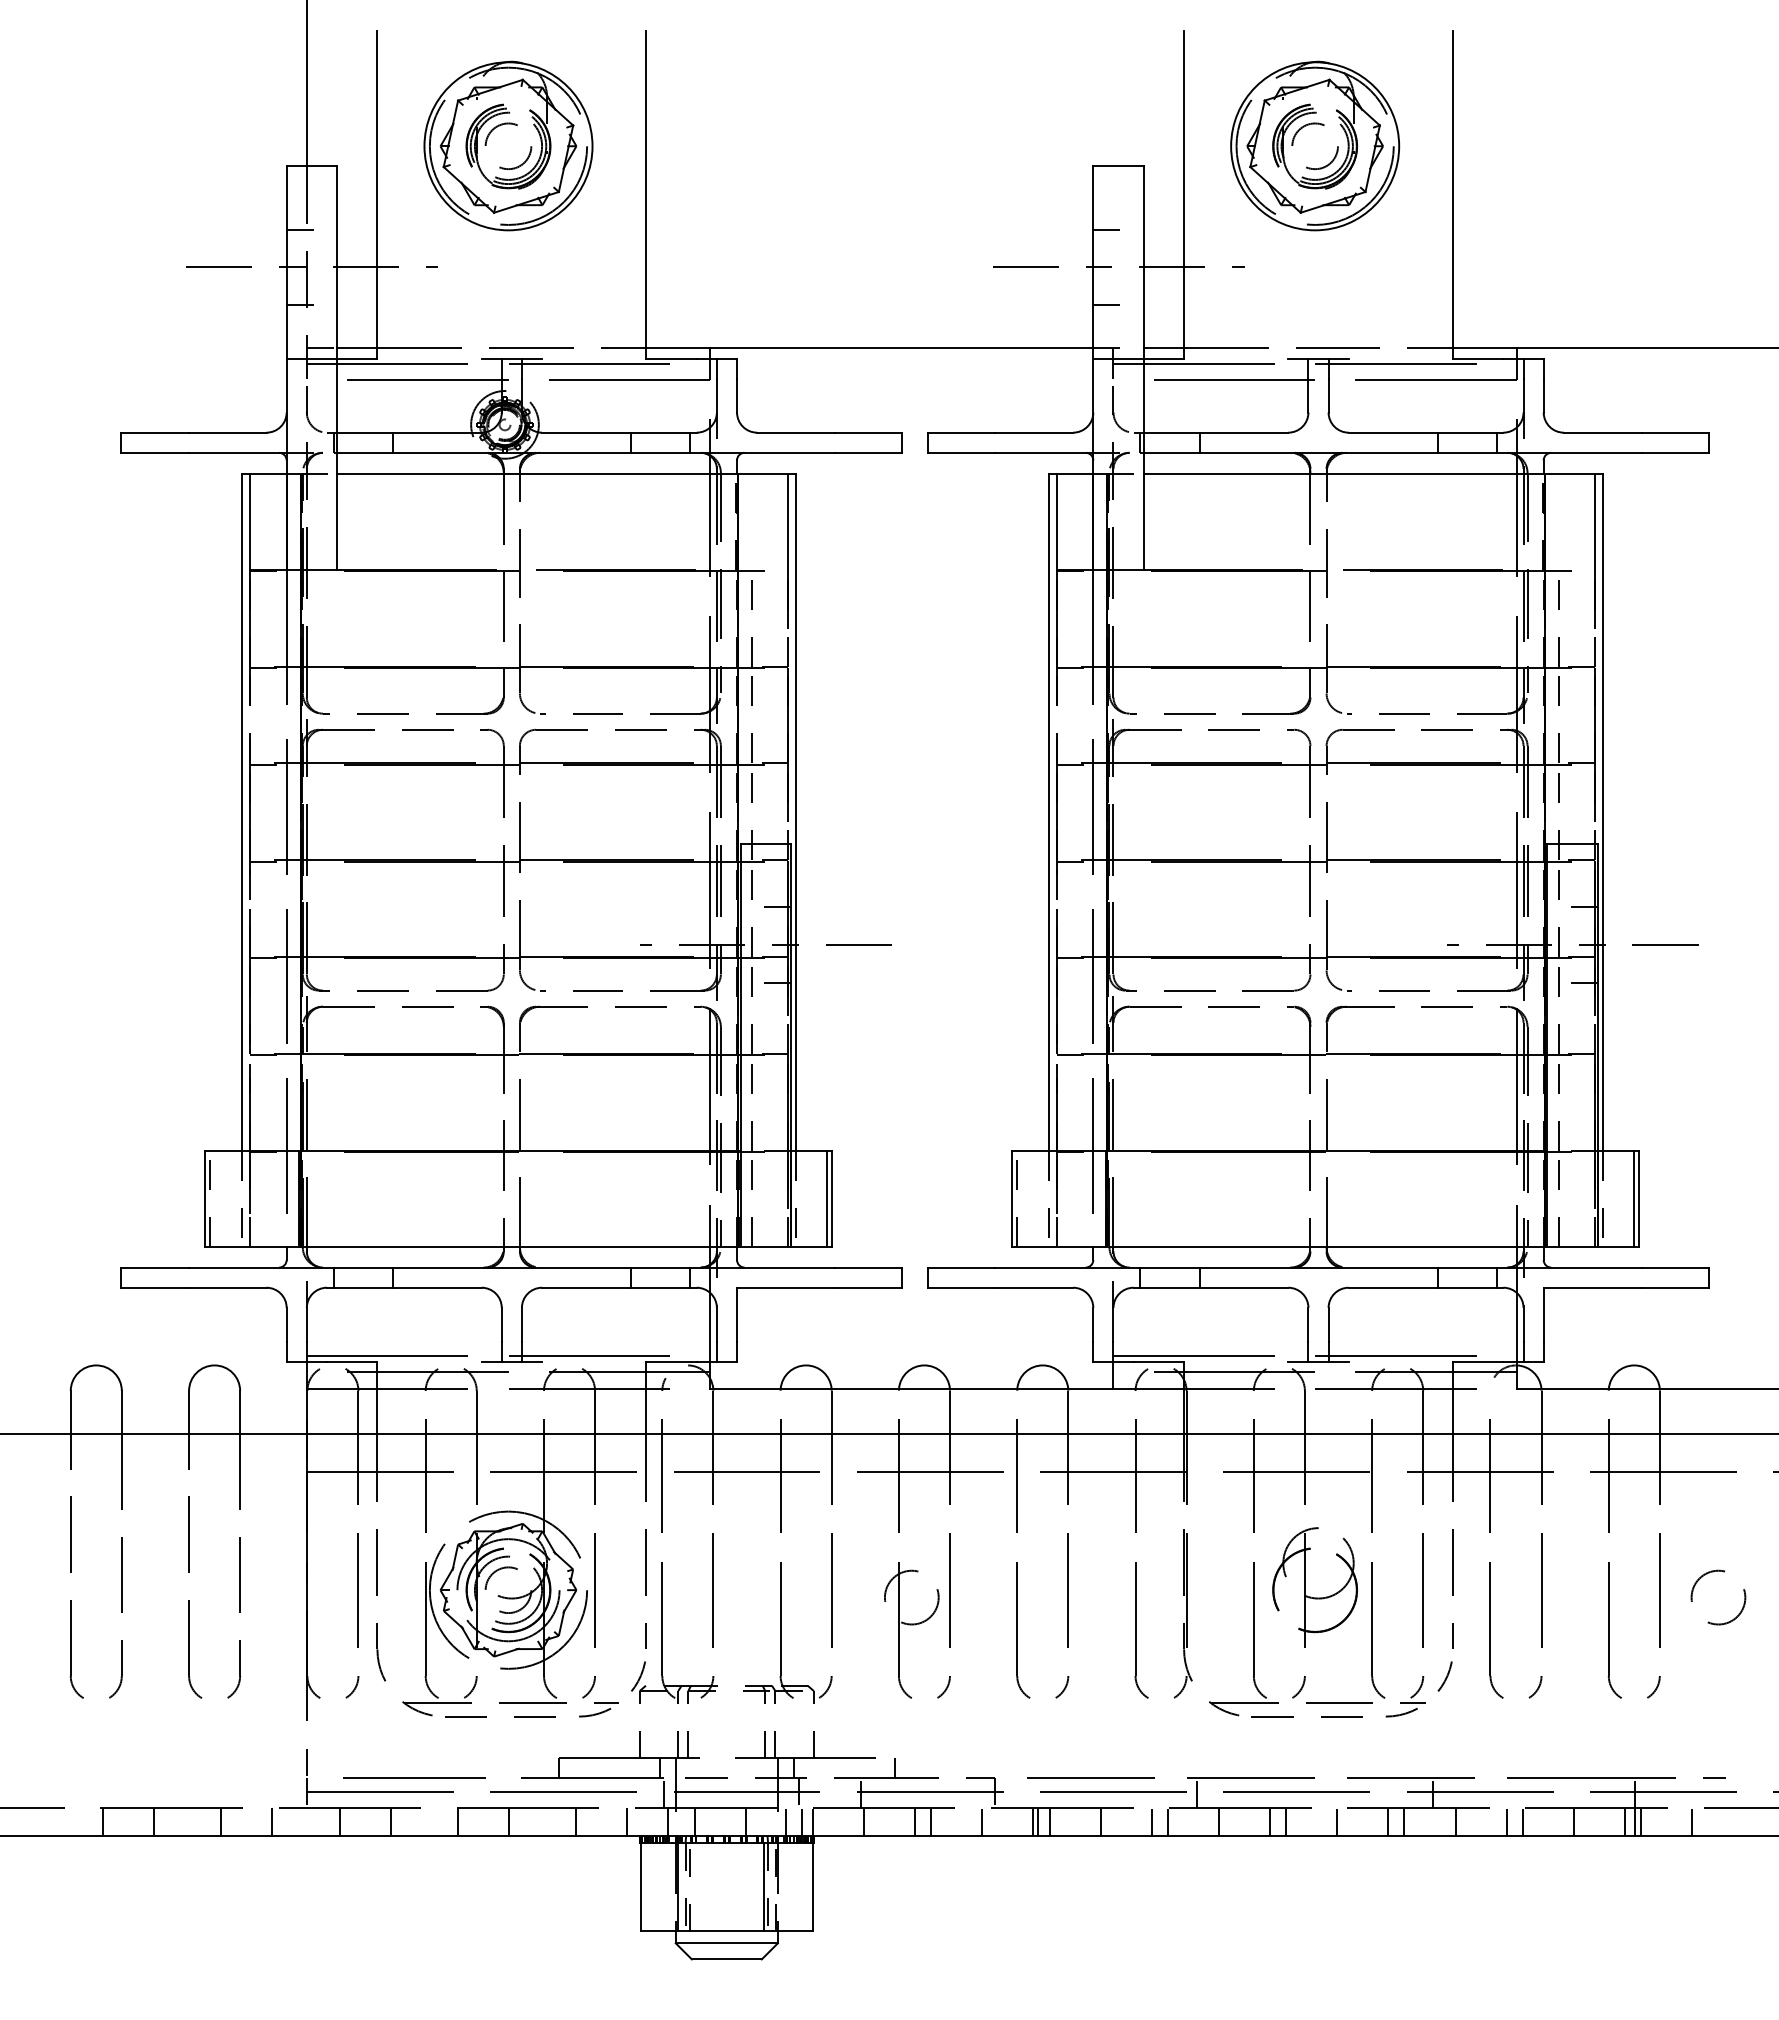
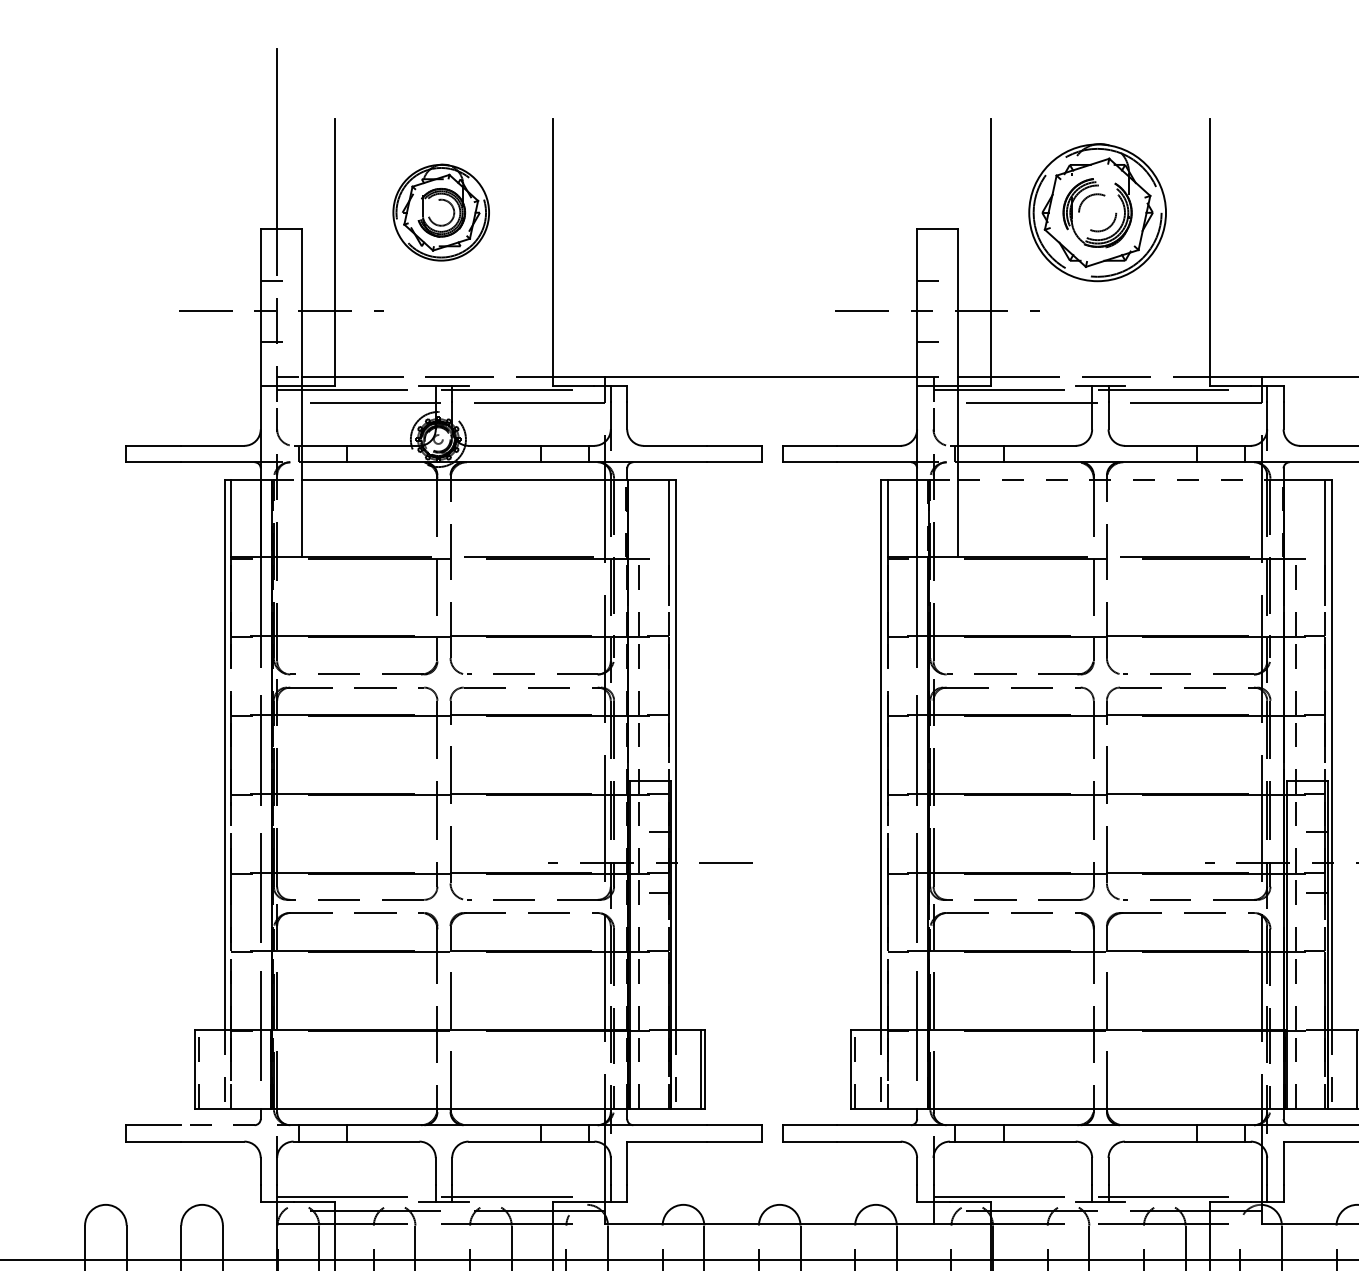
part: (508, 145) -> (441, 212), size x0.7
line: (1344, 474) -> (1121, 479), solid -> dashed
line: (261, 1267) -> (240, 1125), solid -> dashed

